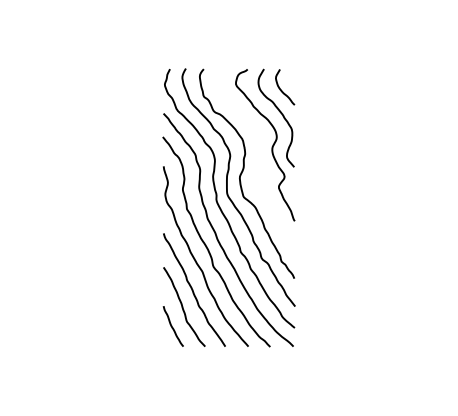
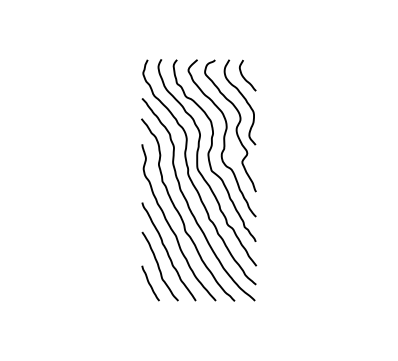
curve: (257, 159) -> (223, 138), added

